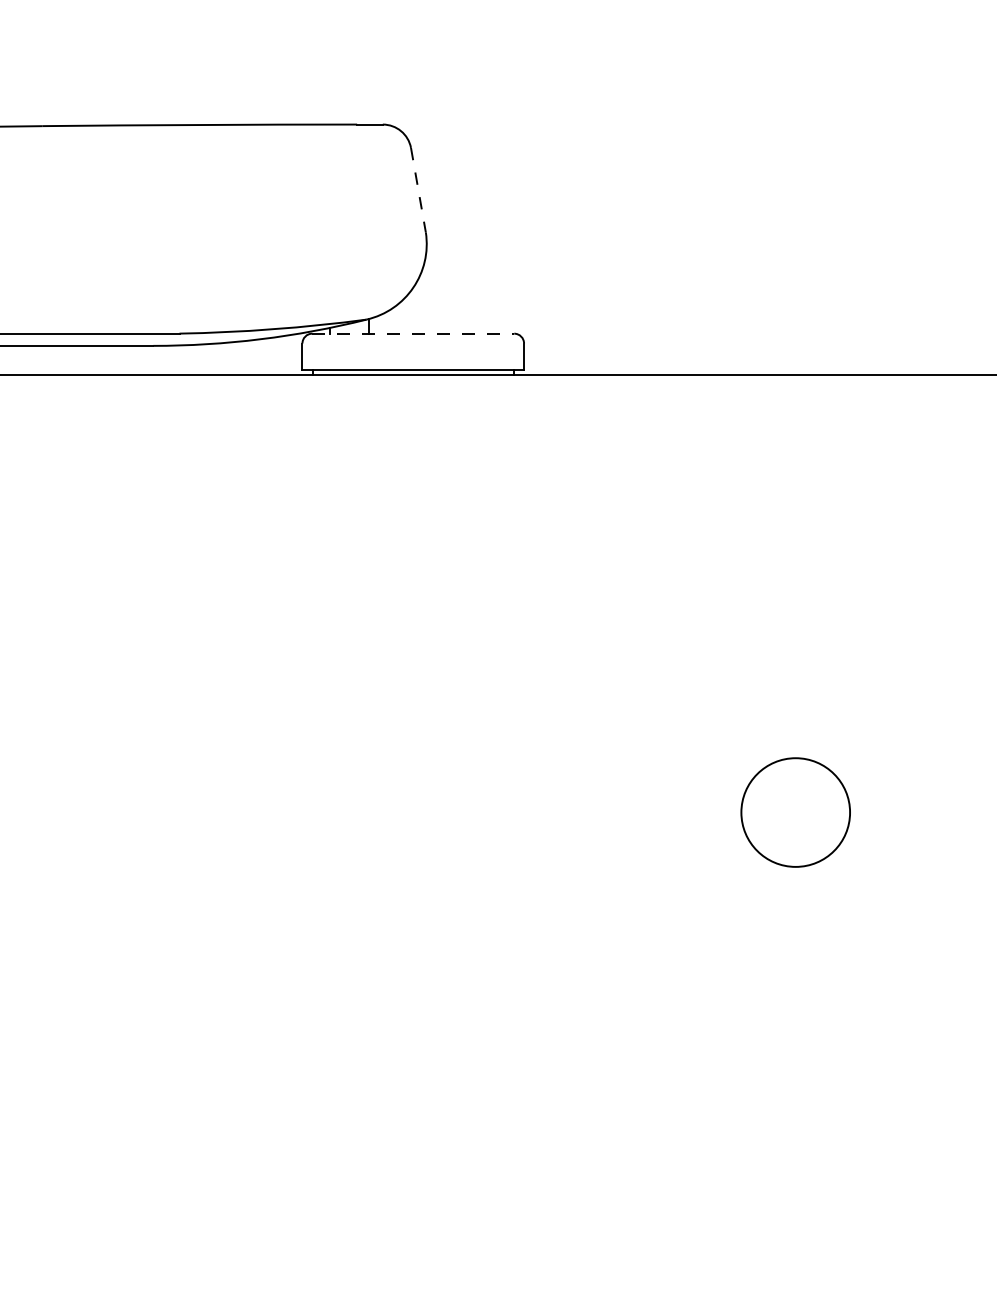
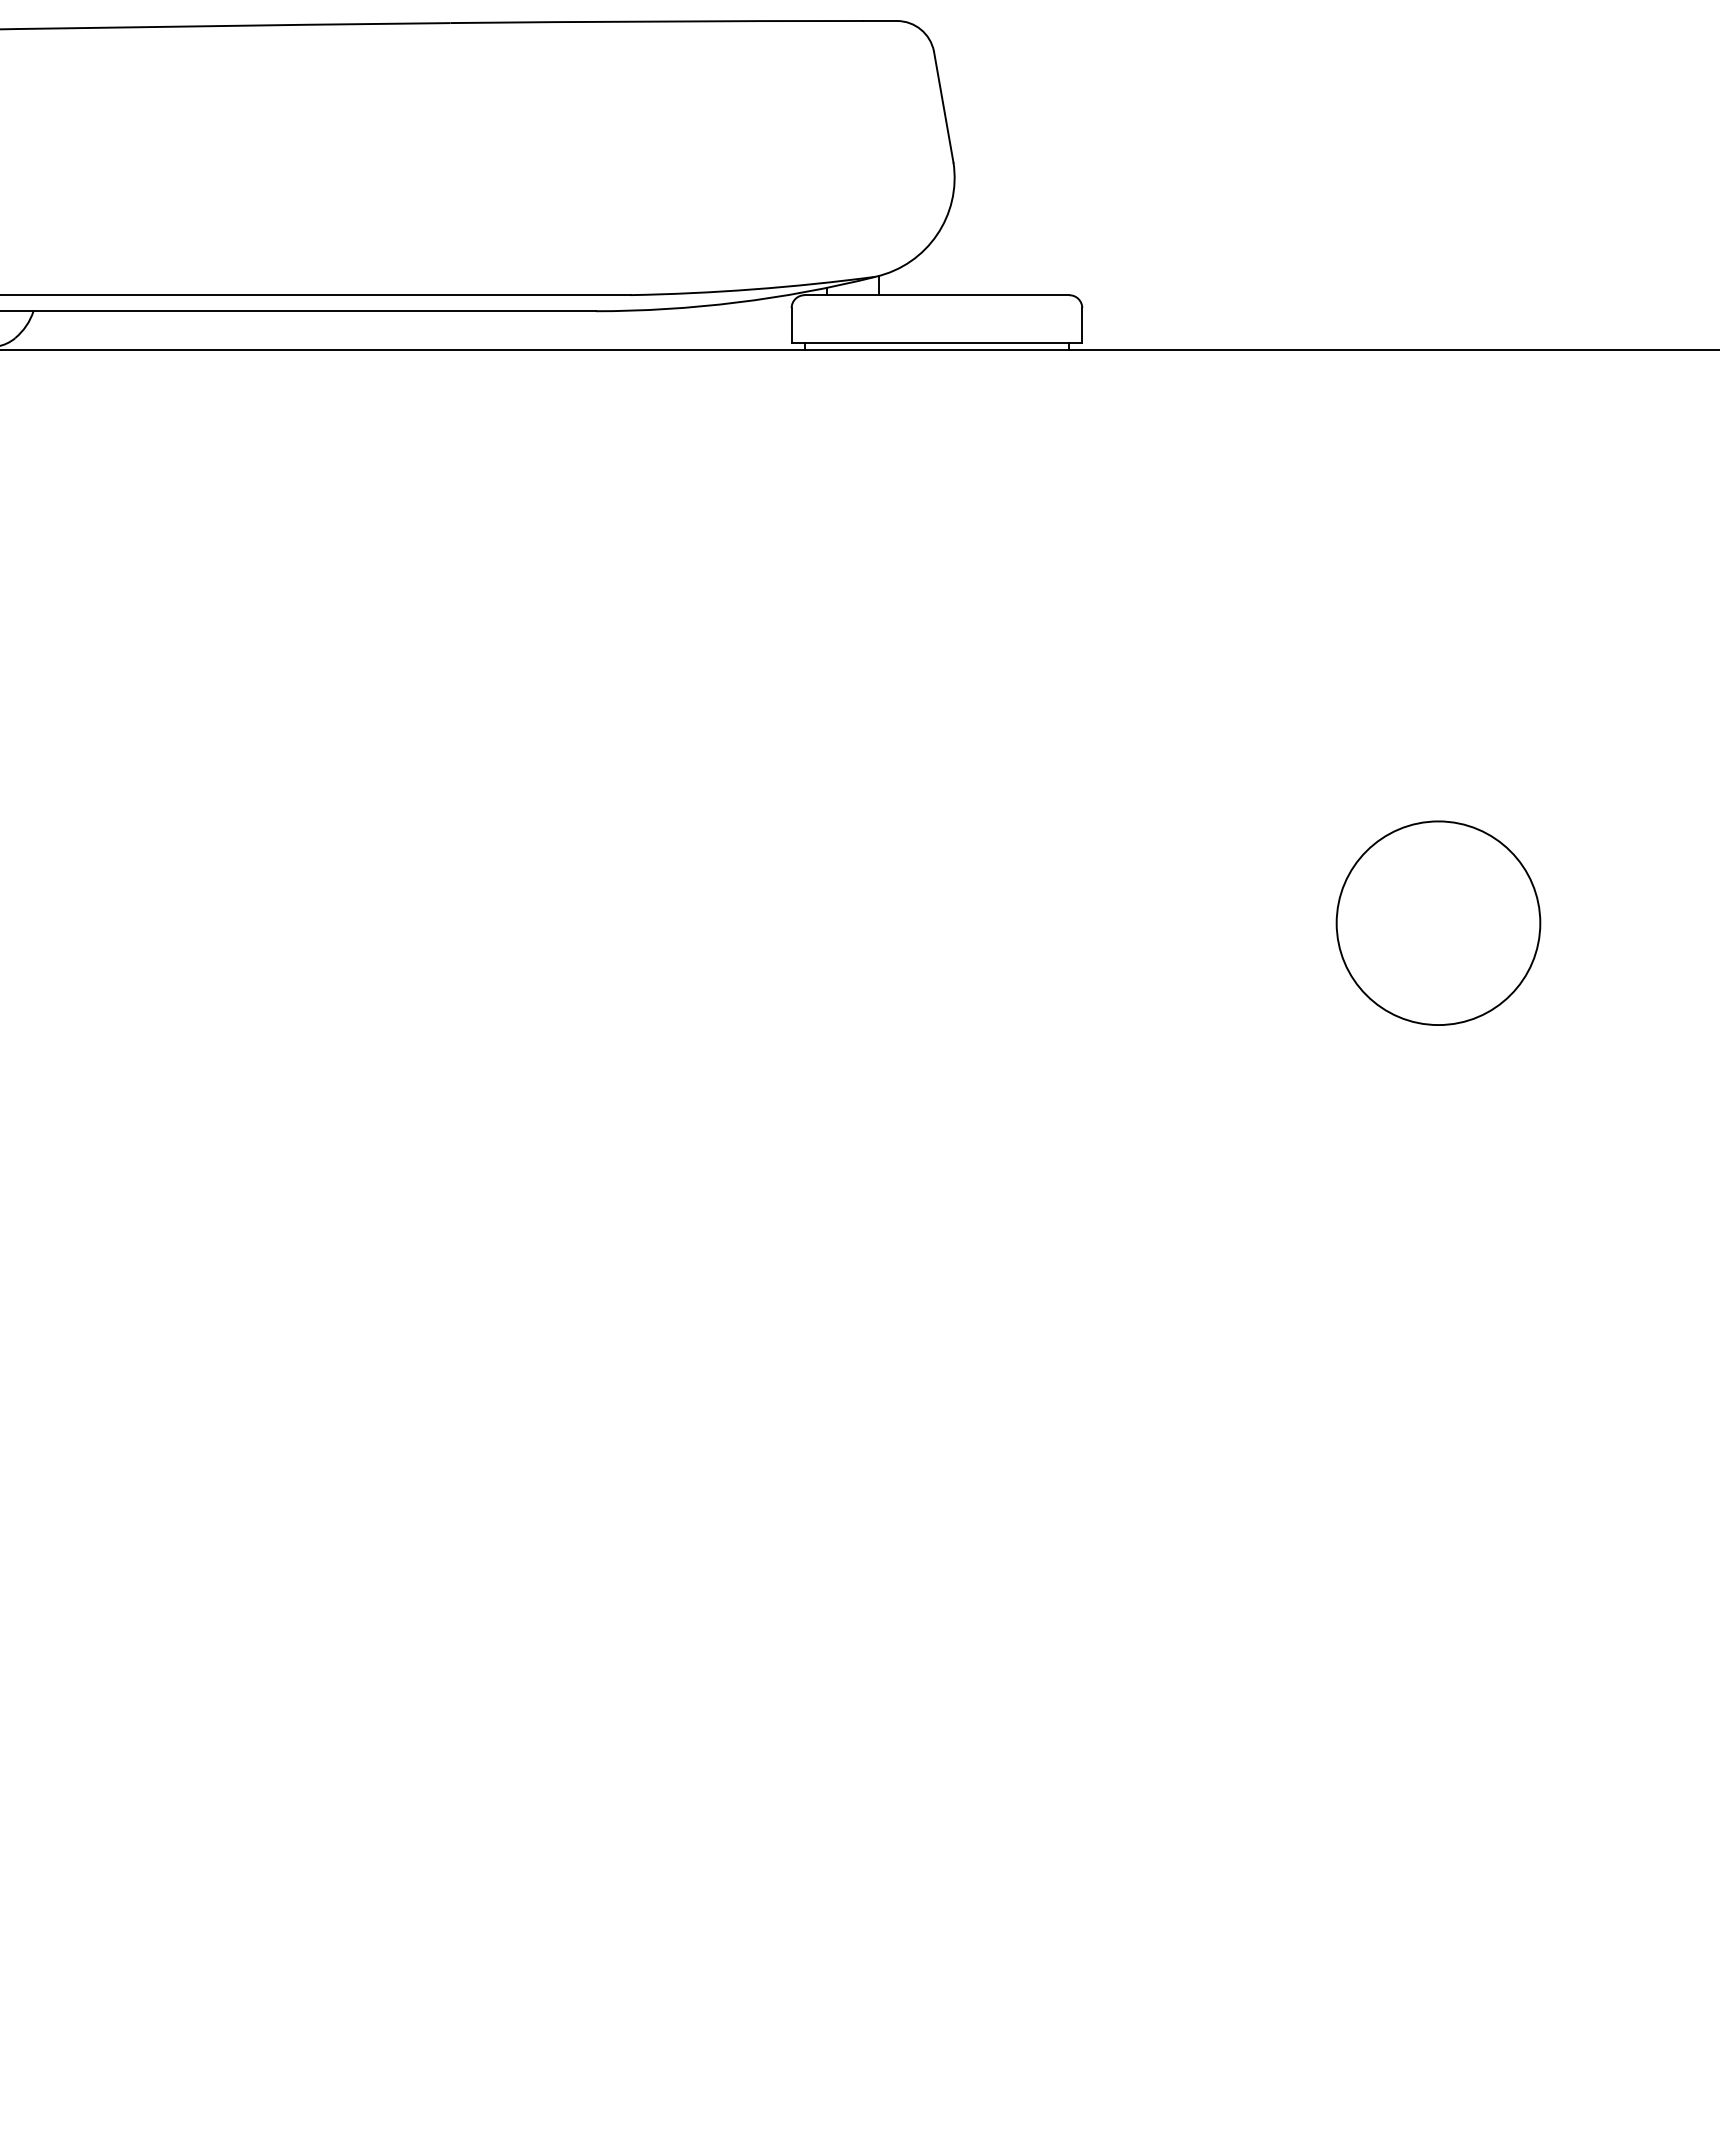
line: (418, 190) -> (943, 107), dashed -> solid
line: (413, 333) -> (937, 295), dashed -> solid
circle: (795, 812) -> (1438, 922), size x1.43

